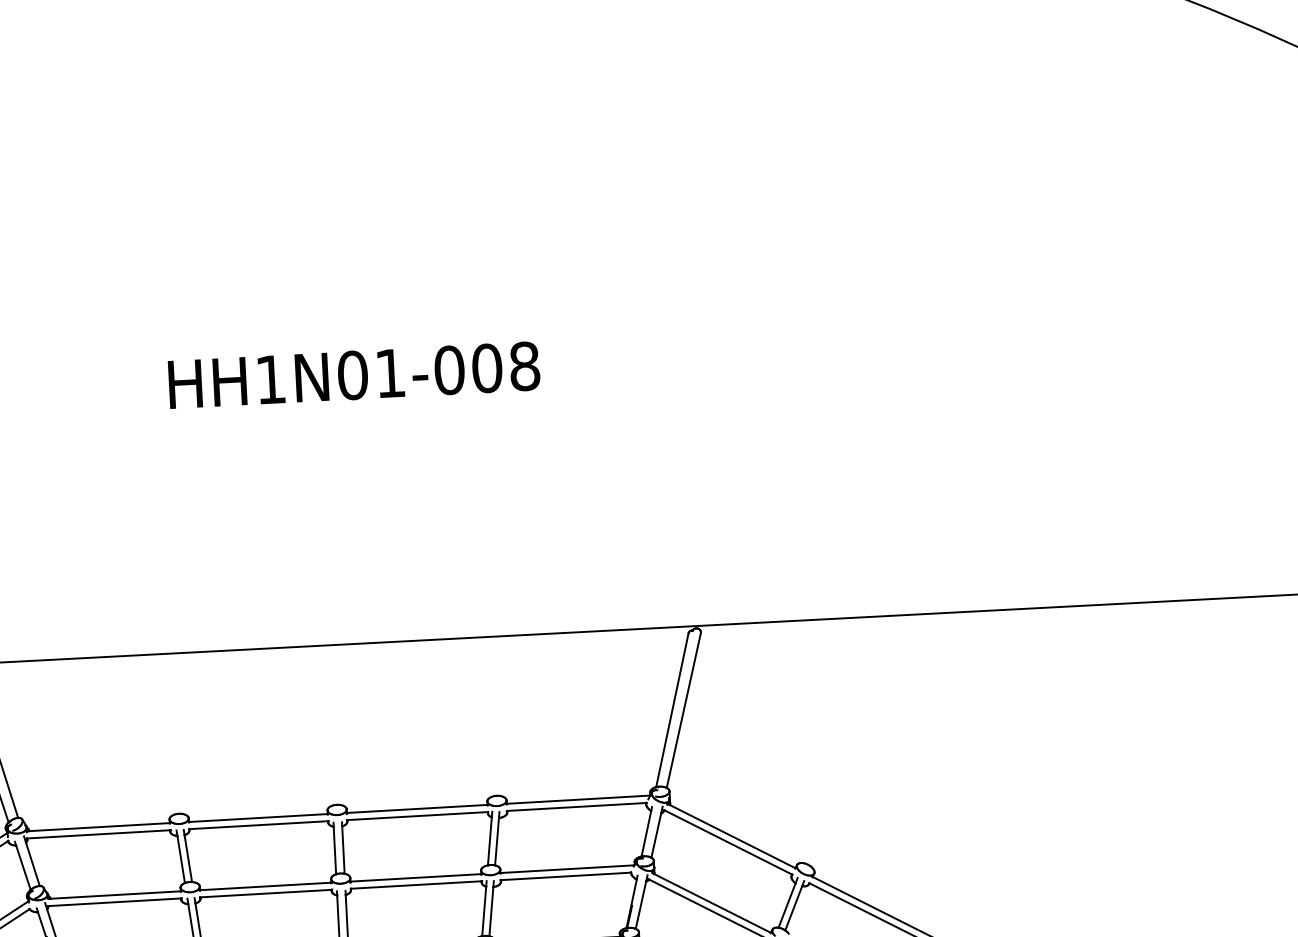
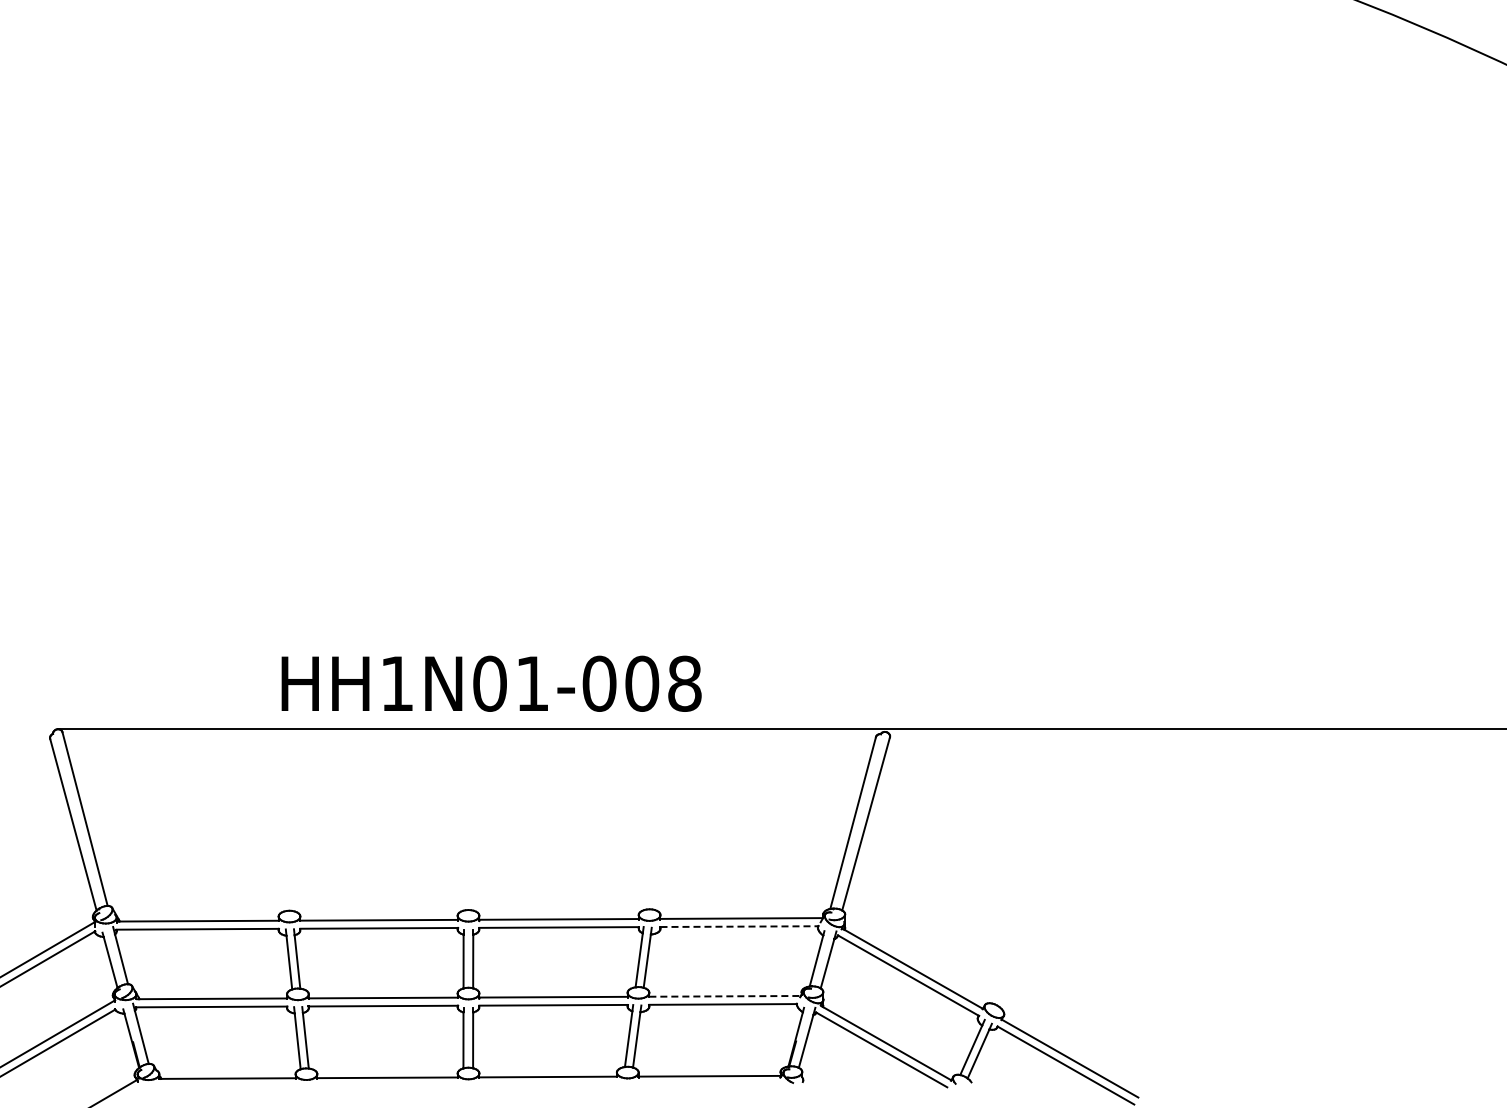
text: (354, 375) -> (491, 683), moved
line: (576, 806) -> (739, 926), solid -> dashed
line: (567, 869) -> (725, 996), solid -> dashed

